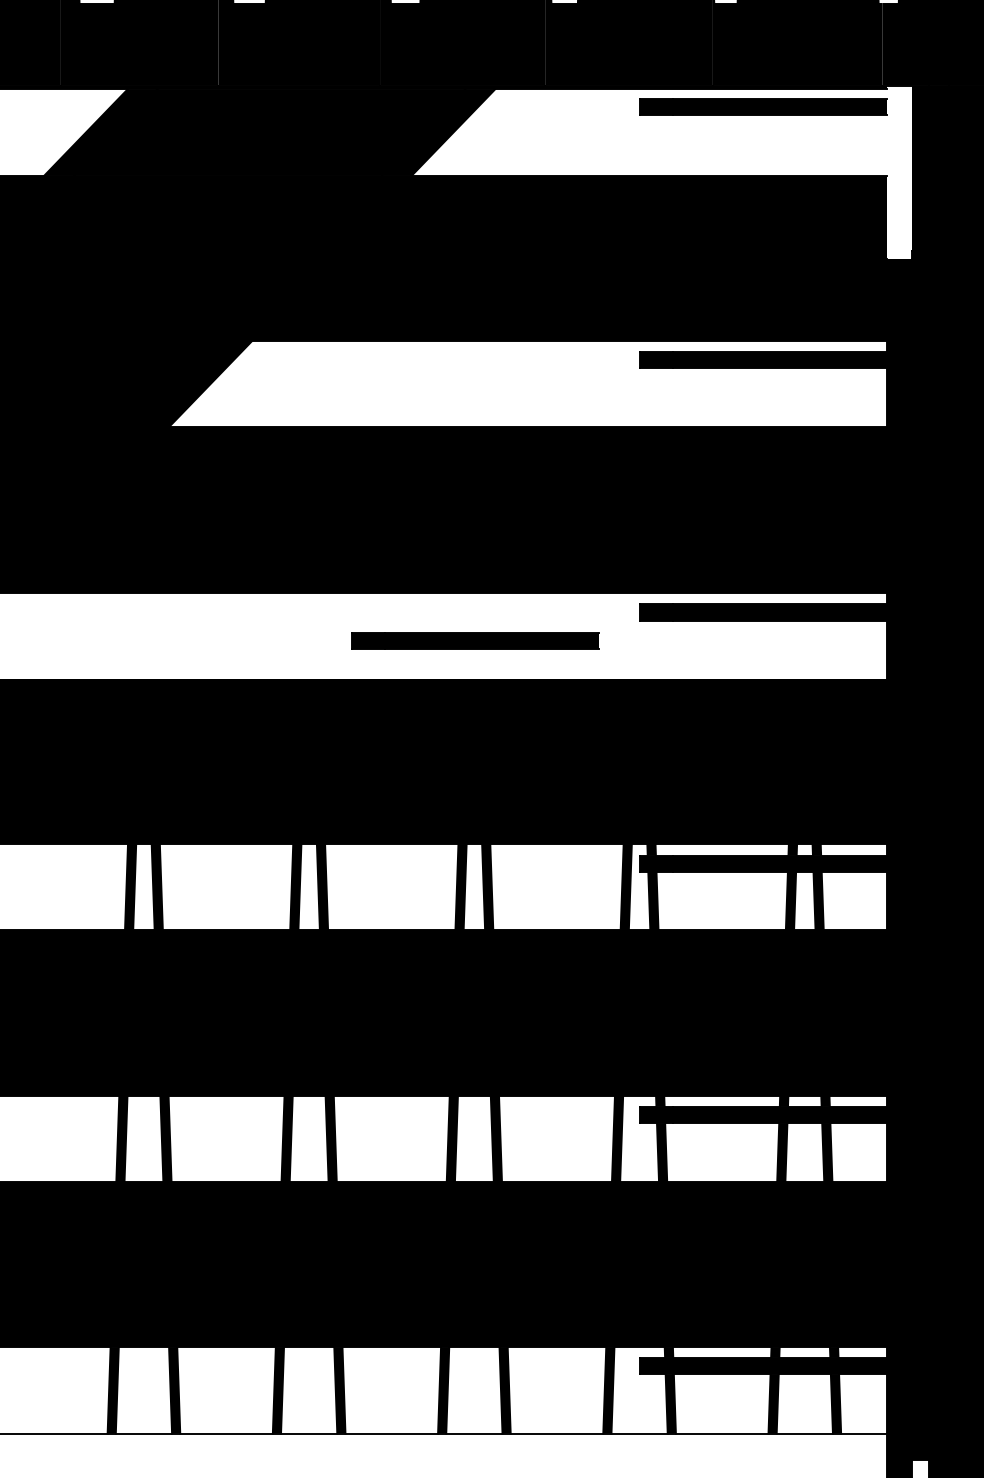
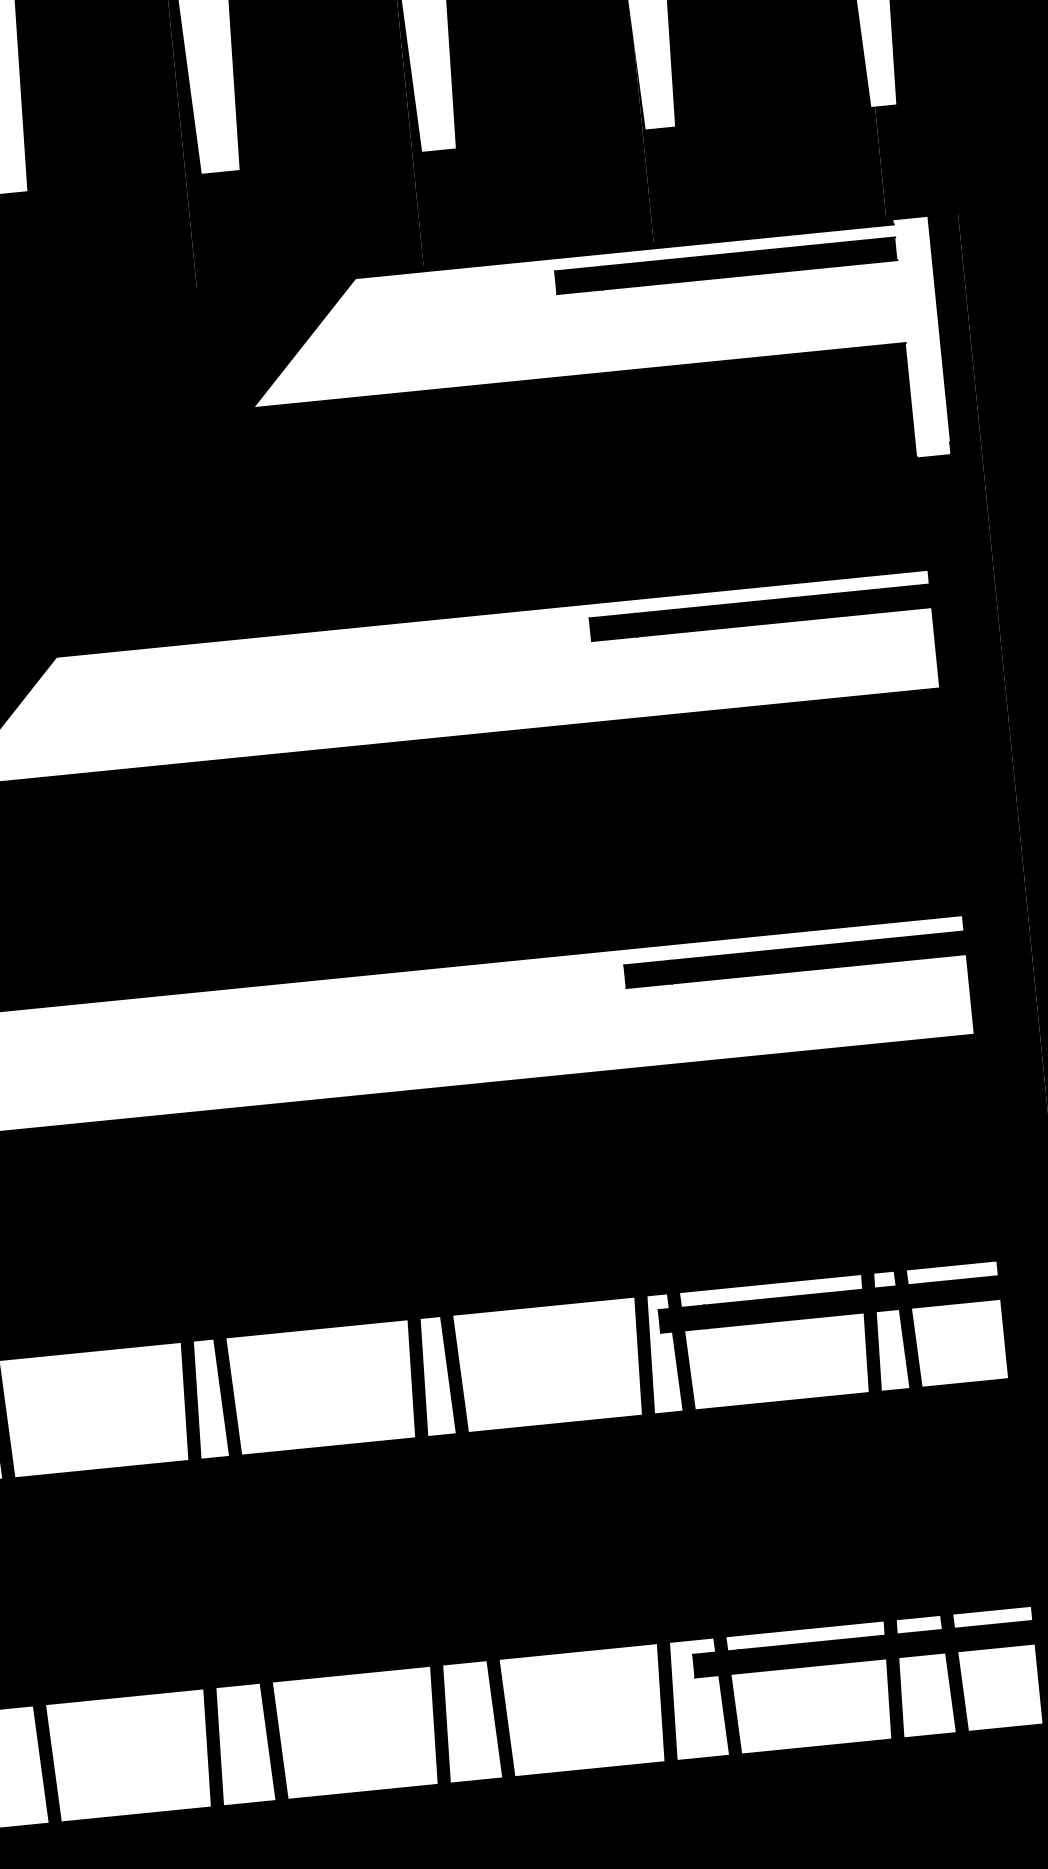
part: (475, 640) -> (403, 1037), removed

